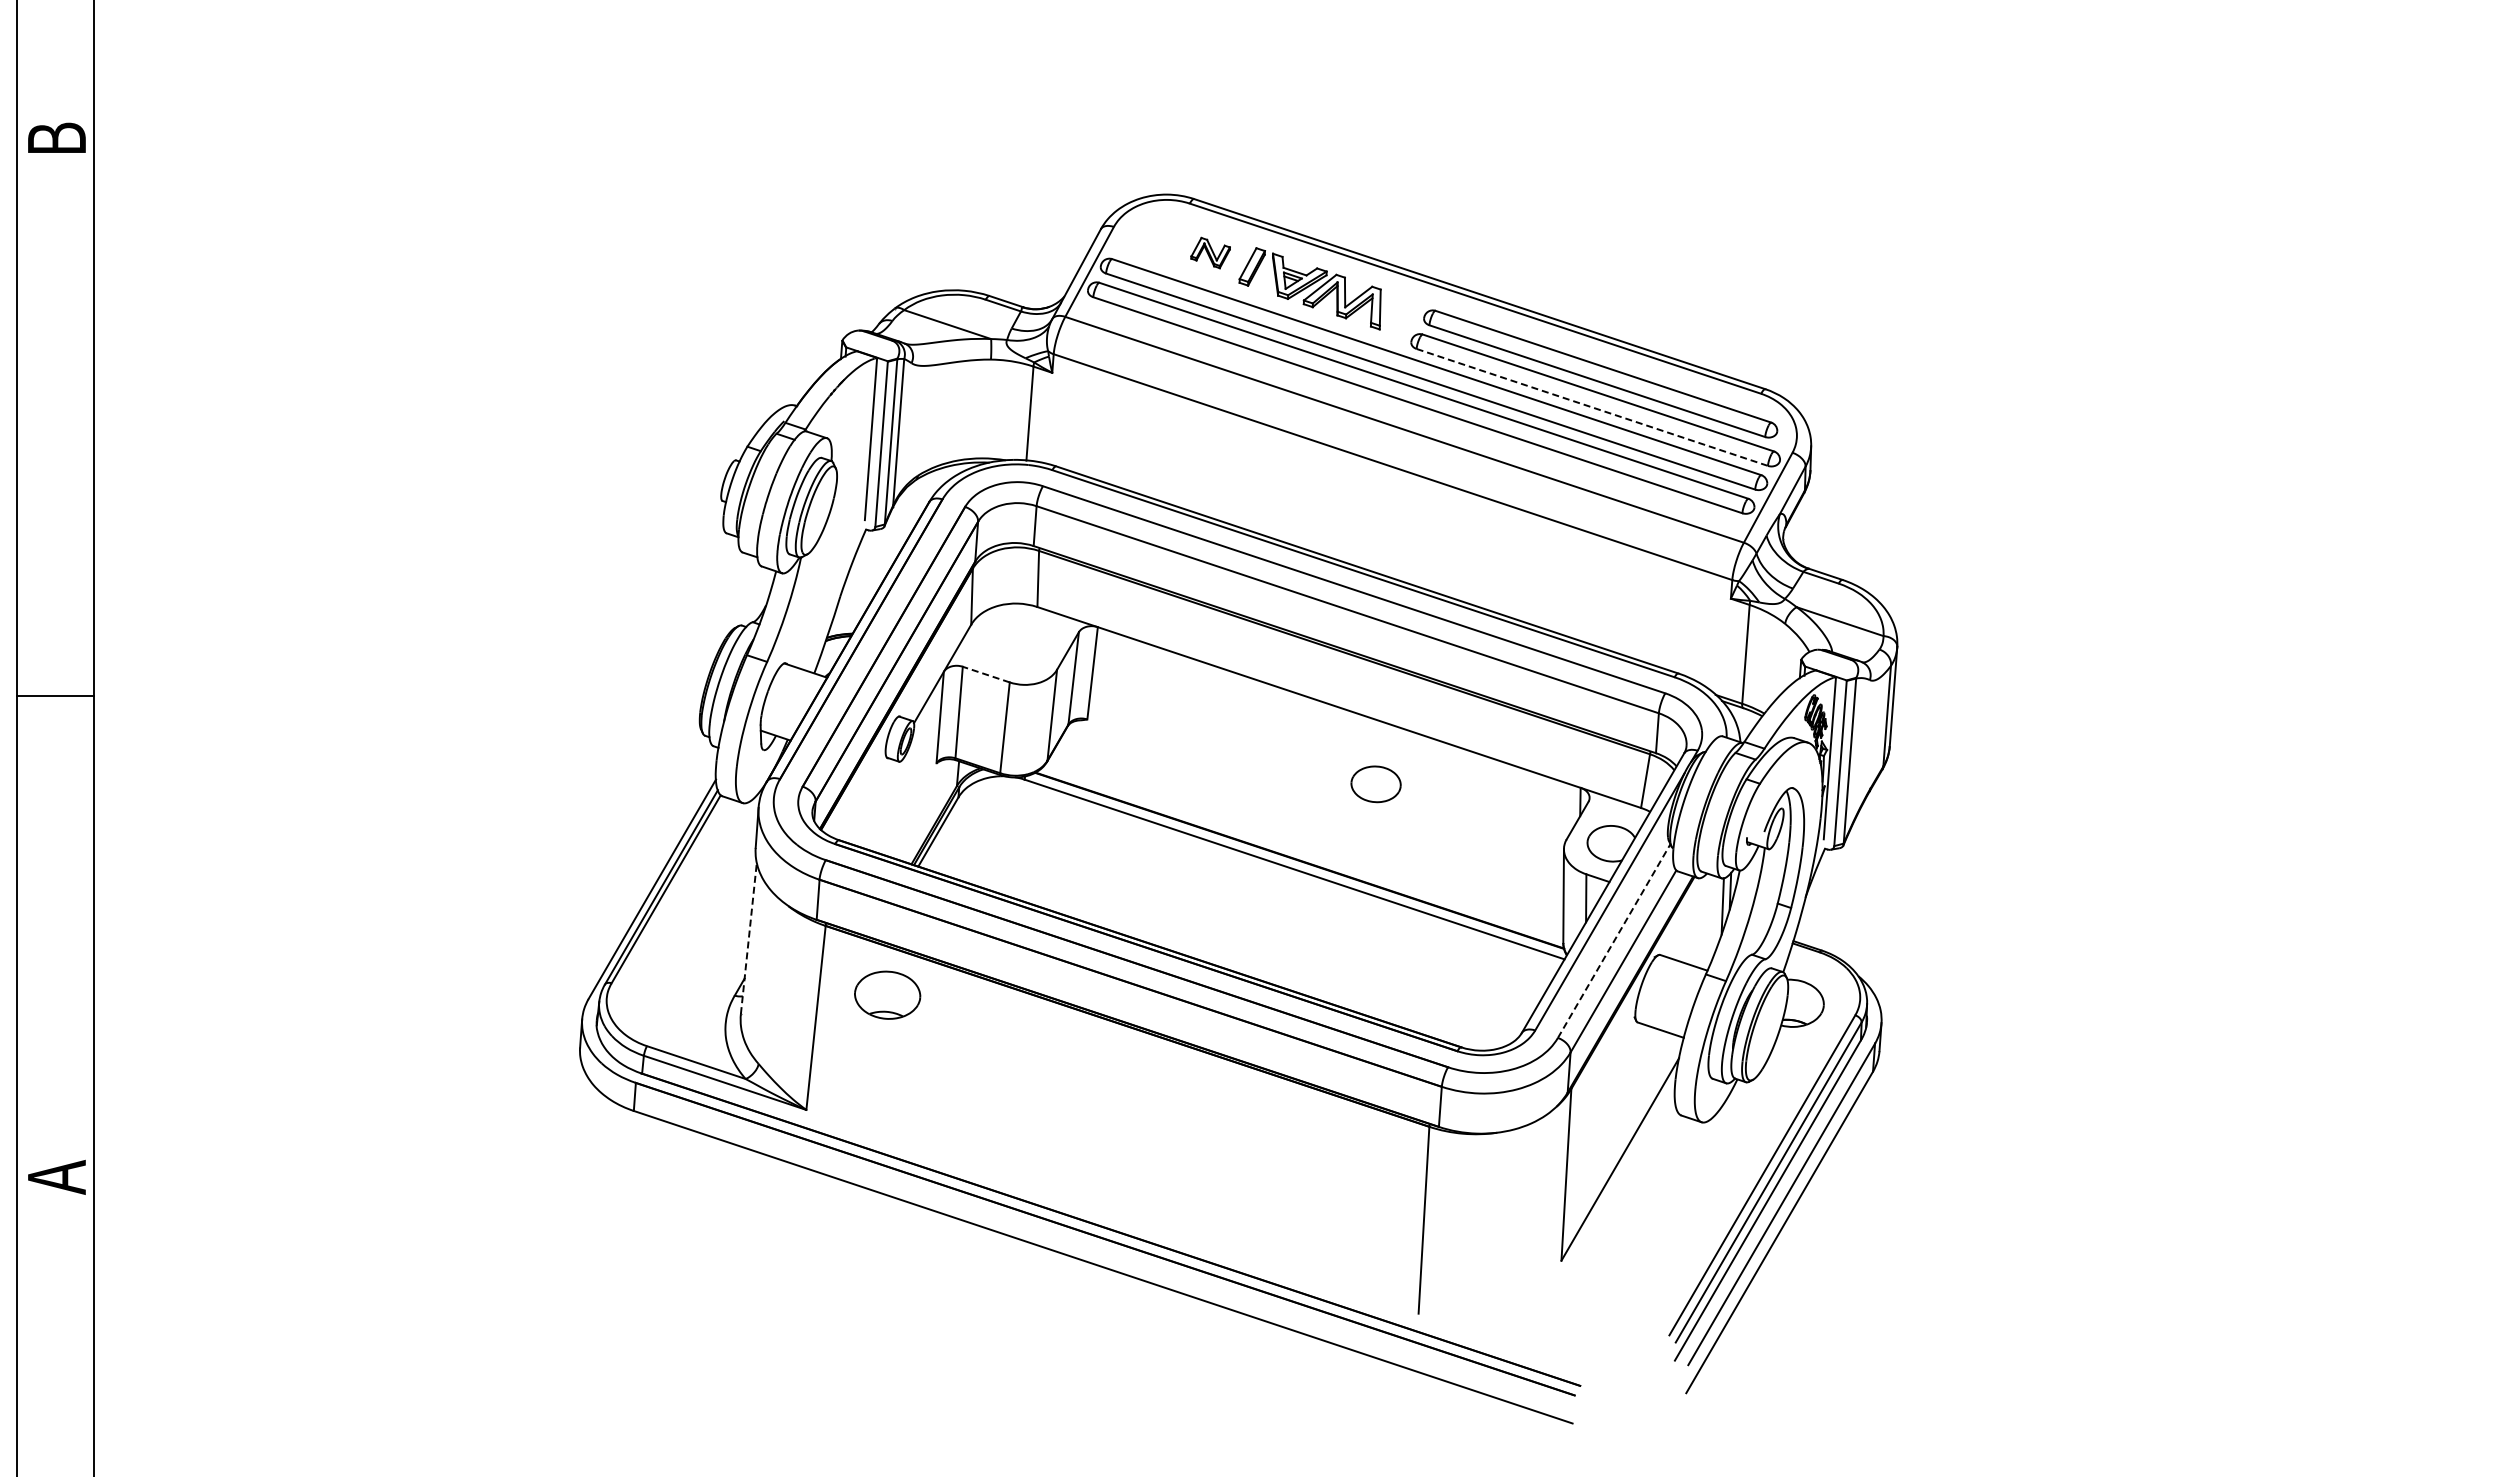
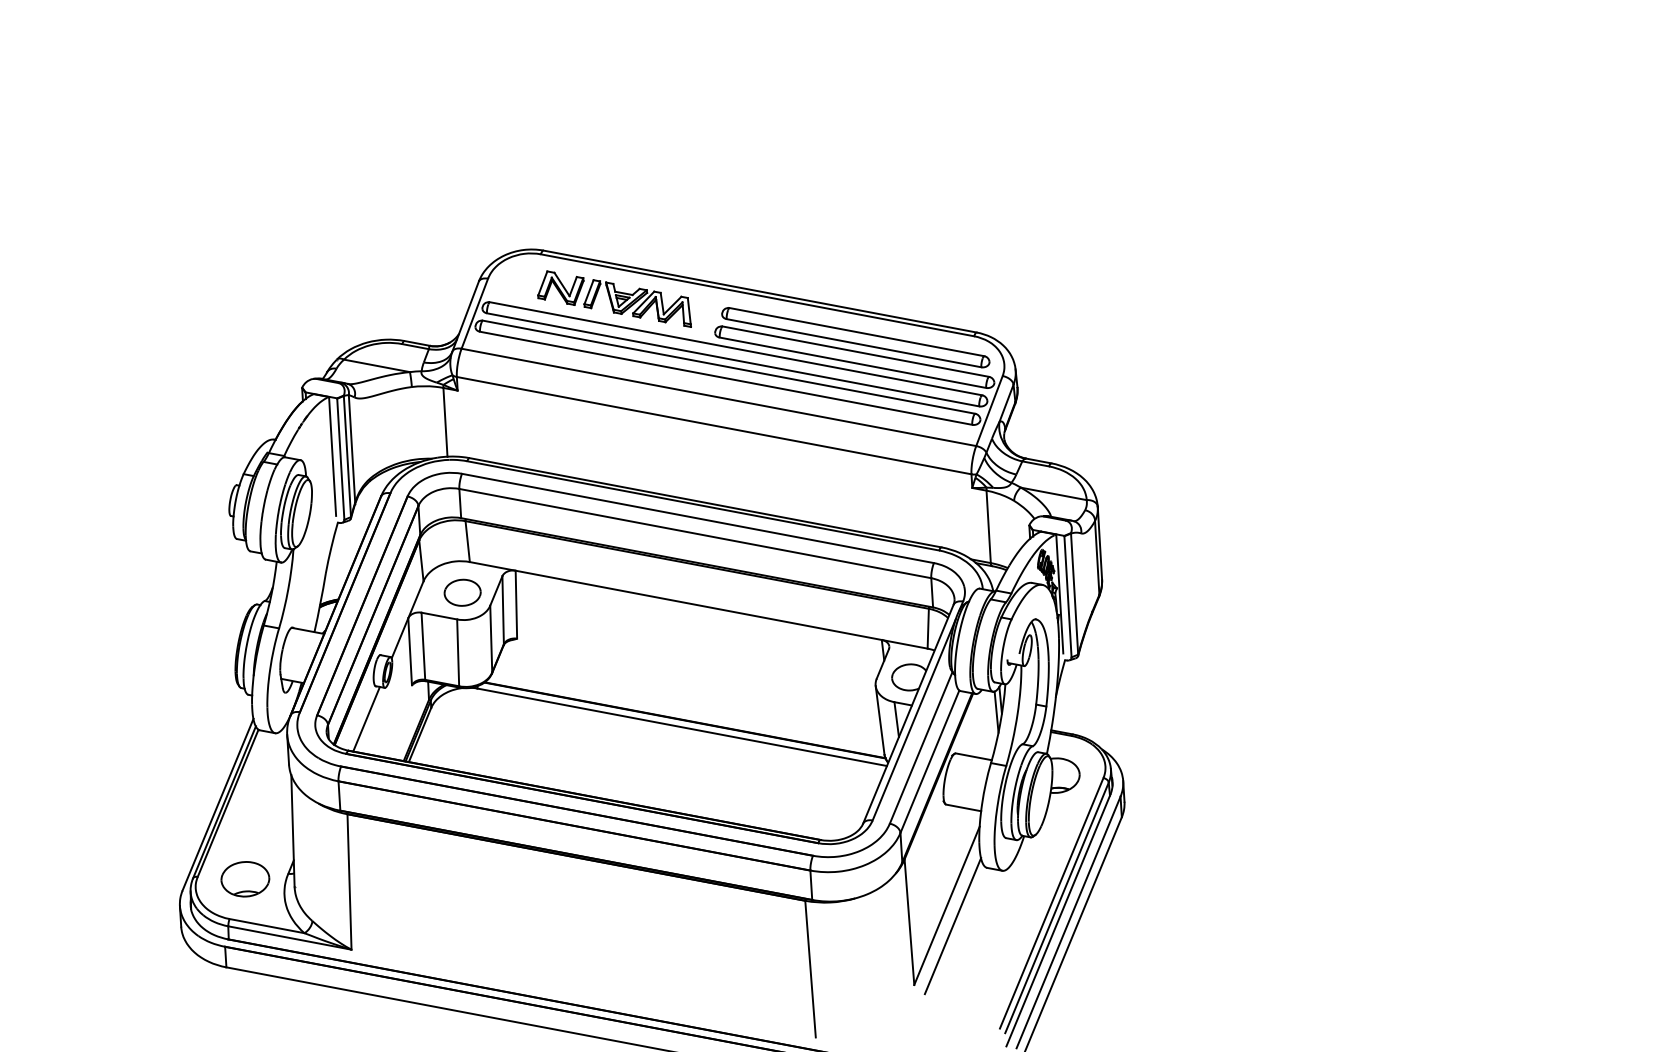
part: (1210, 252) -> (560, 287), size x1.67
line: (1592, 407) -> (853, 362), dashed -> solid
line: (986, 674) -> (439, 616), dashed -> solid
part: (1375, 784) -> (462, 592), moved
line: (868, 800) -> (366, 719), added
line: (748, 937) -> (292, 830), dashed -> solid
line: (1614, 940) -> (921, 747), dashed -> solid
part: (887, 994) -> (245, 878), moved
line: (1624, 1188) -> (952, 926), added

